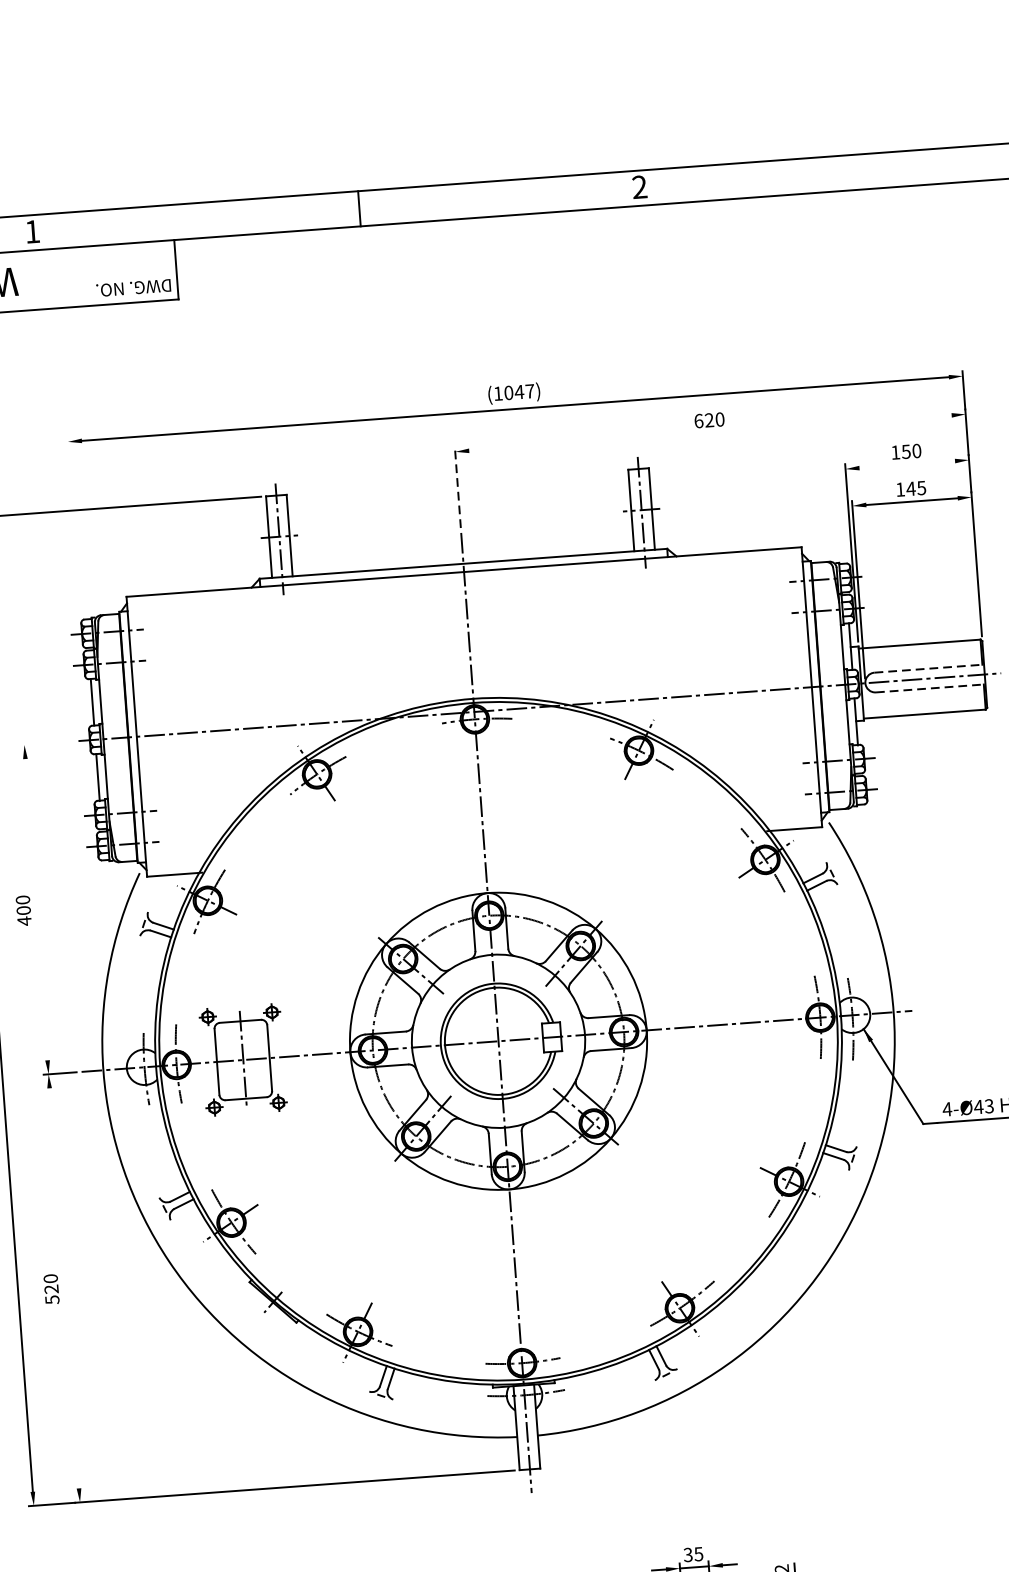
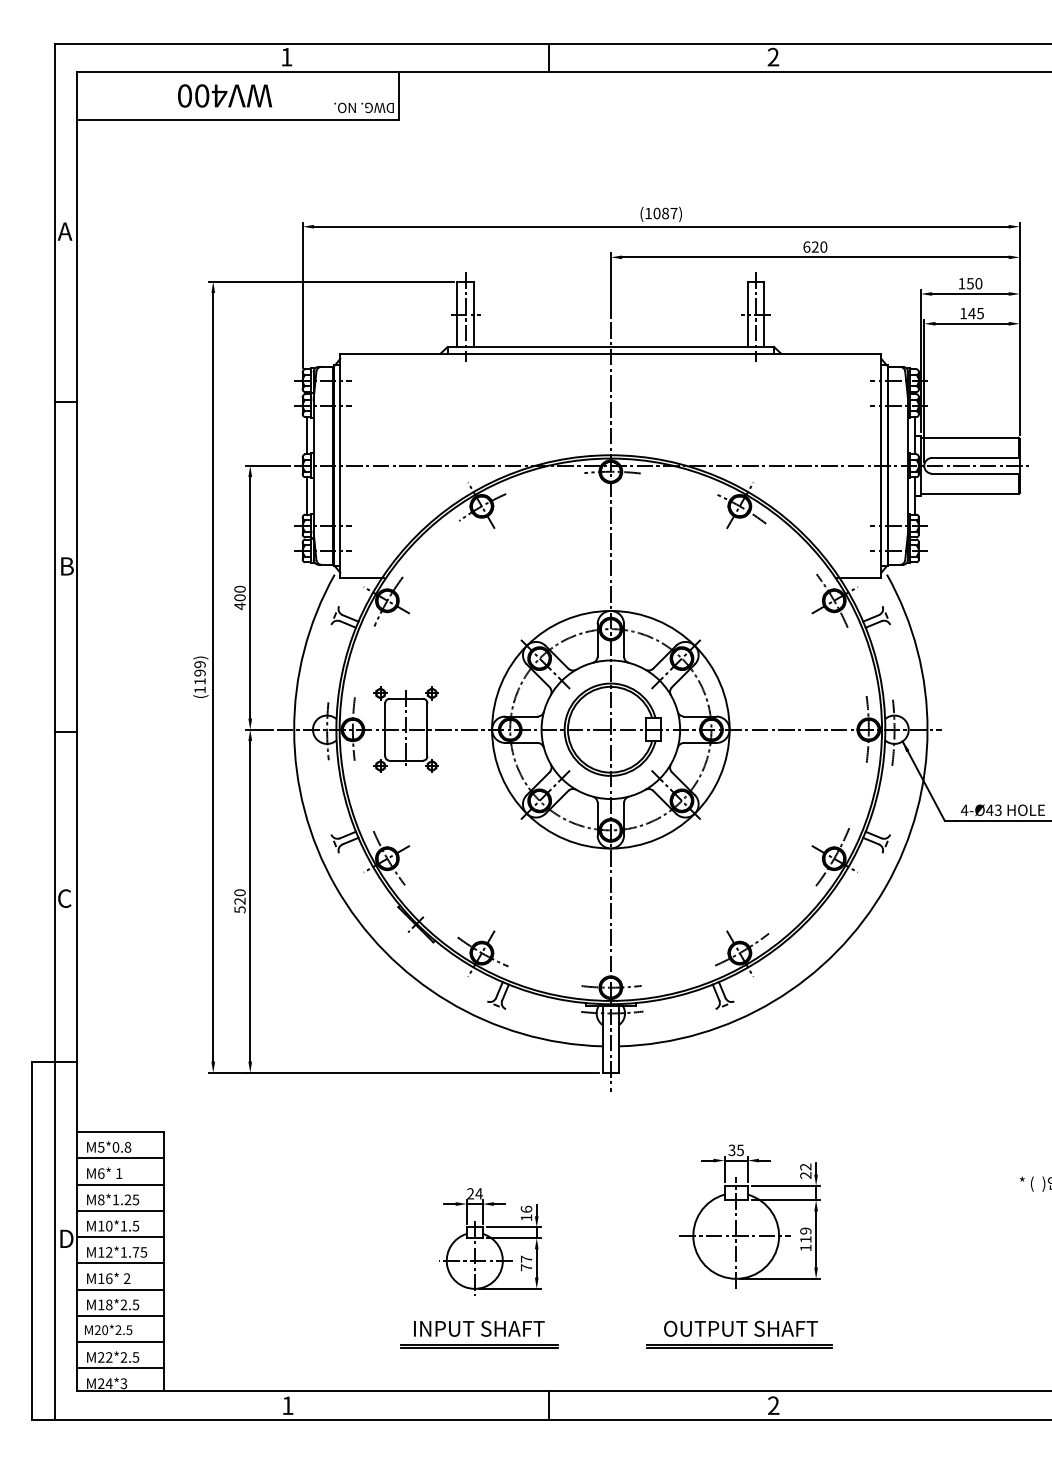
text: (519, 392) -> (665, 213), (1047) -> (1087)
line: (710, 433) -> (815, 257), added
line: (907, 464) -> (970, 293), added
line: (457, 487) -> (610, 285), dashed -> solid
line: (74, 527) -> (302, 295), added
line: (929, 668) -> (976, 457), dashed -> solid
line: (931, 688) -> (976, 473), dashed -> solid
line: (45, 743) -> (267, 465), added
line: (36, 909) -> (250, 597), added
line: (64, 1287) -> (250, 900), added

